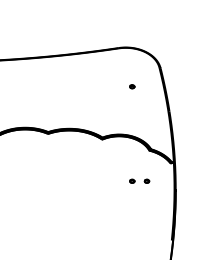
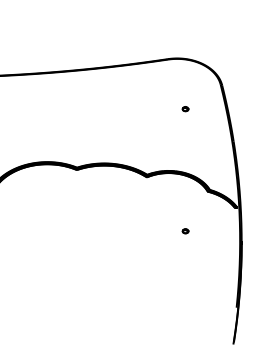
part: (146, 181) -> (204, 231), removed

